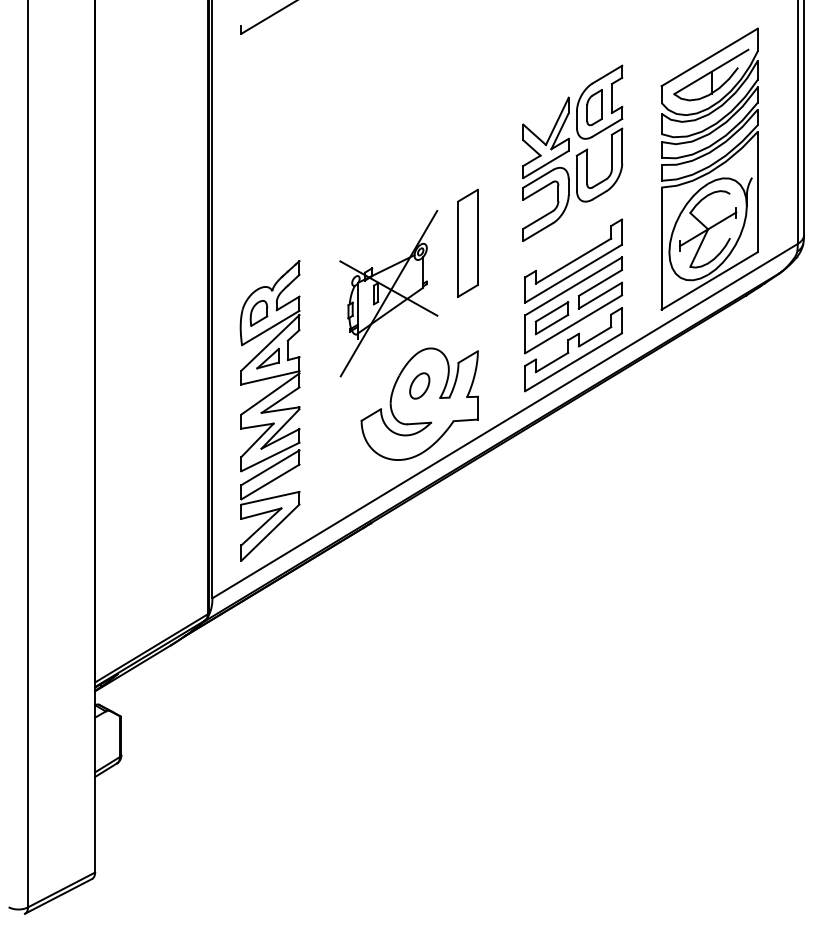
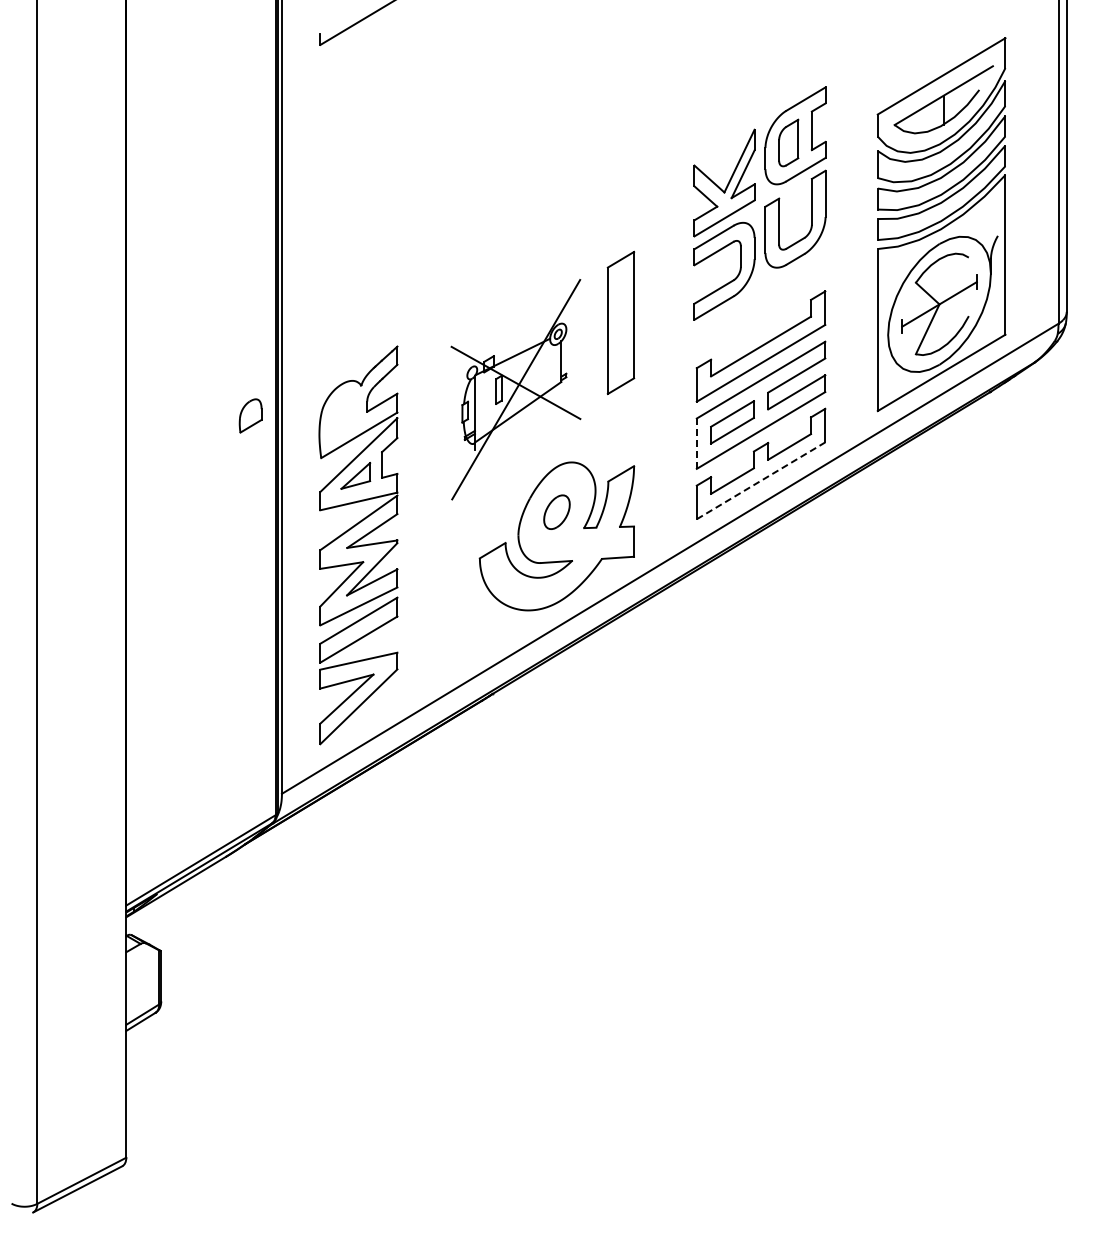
part: (258, 313) -> (250, 415), moved
line: (524, 334) -> (696, 443), solid -> dashed
line: (573, 362) -> (761, 480), solid -> dashed

